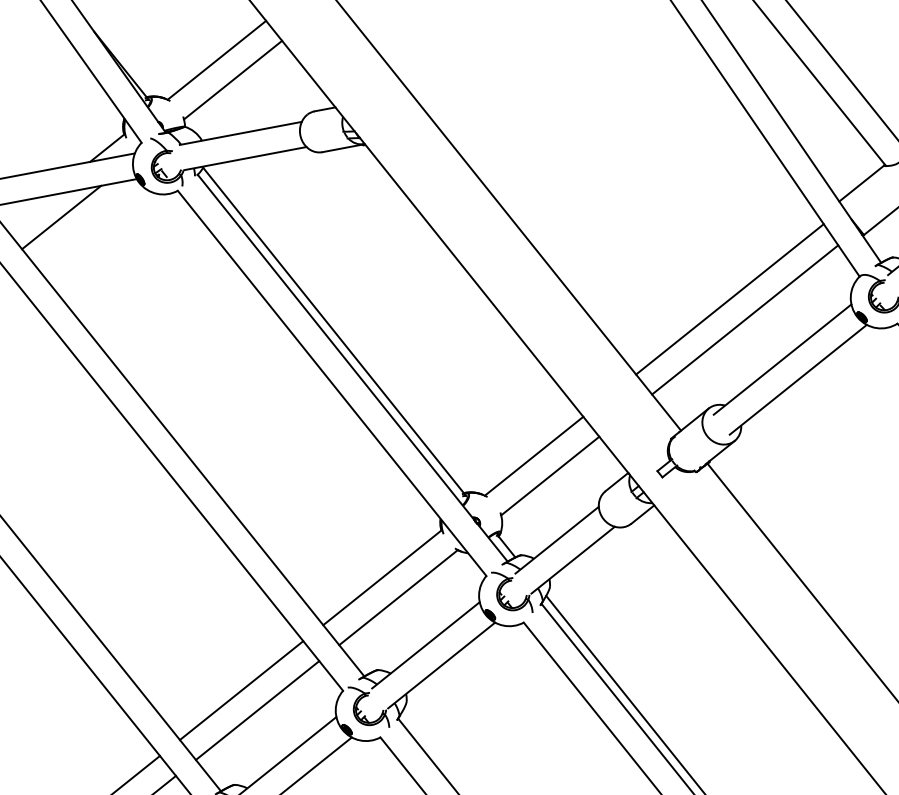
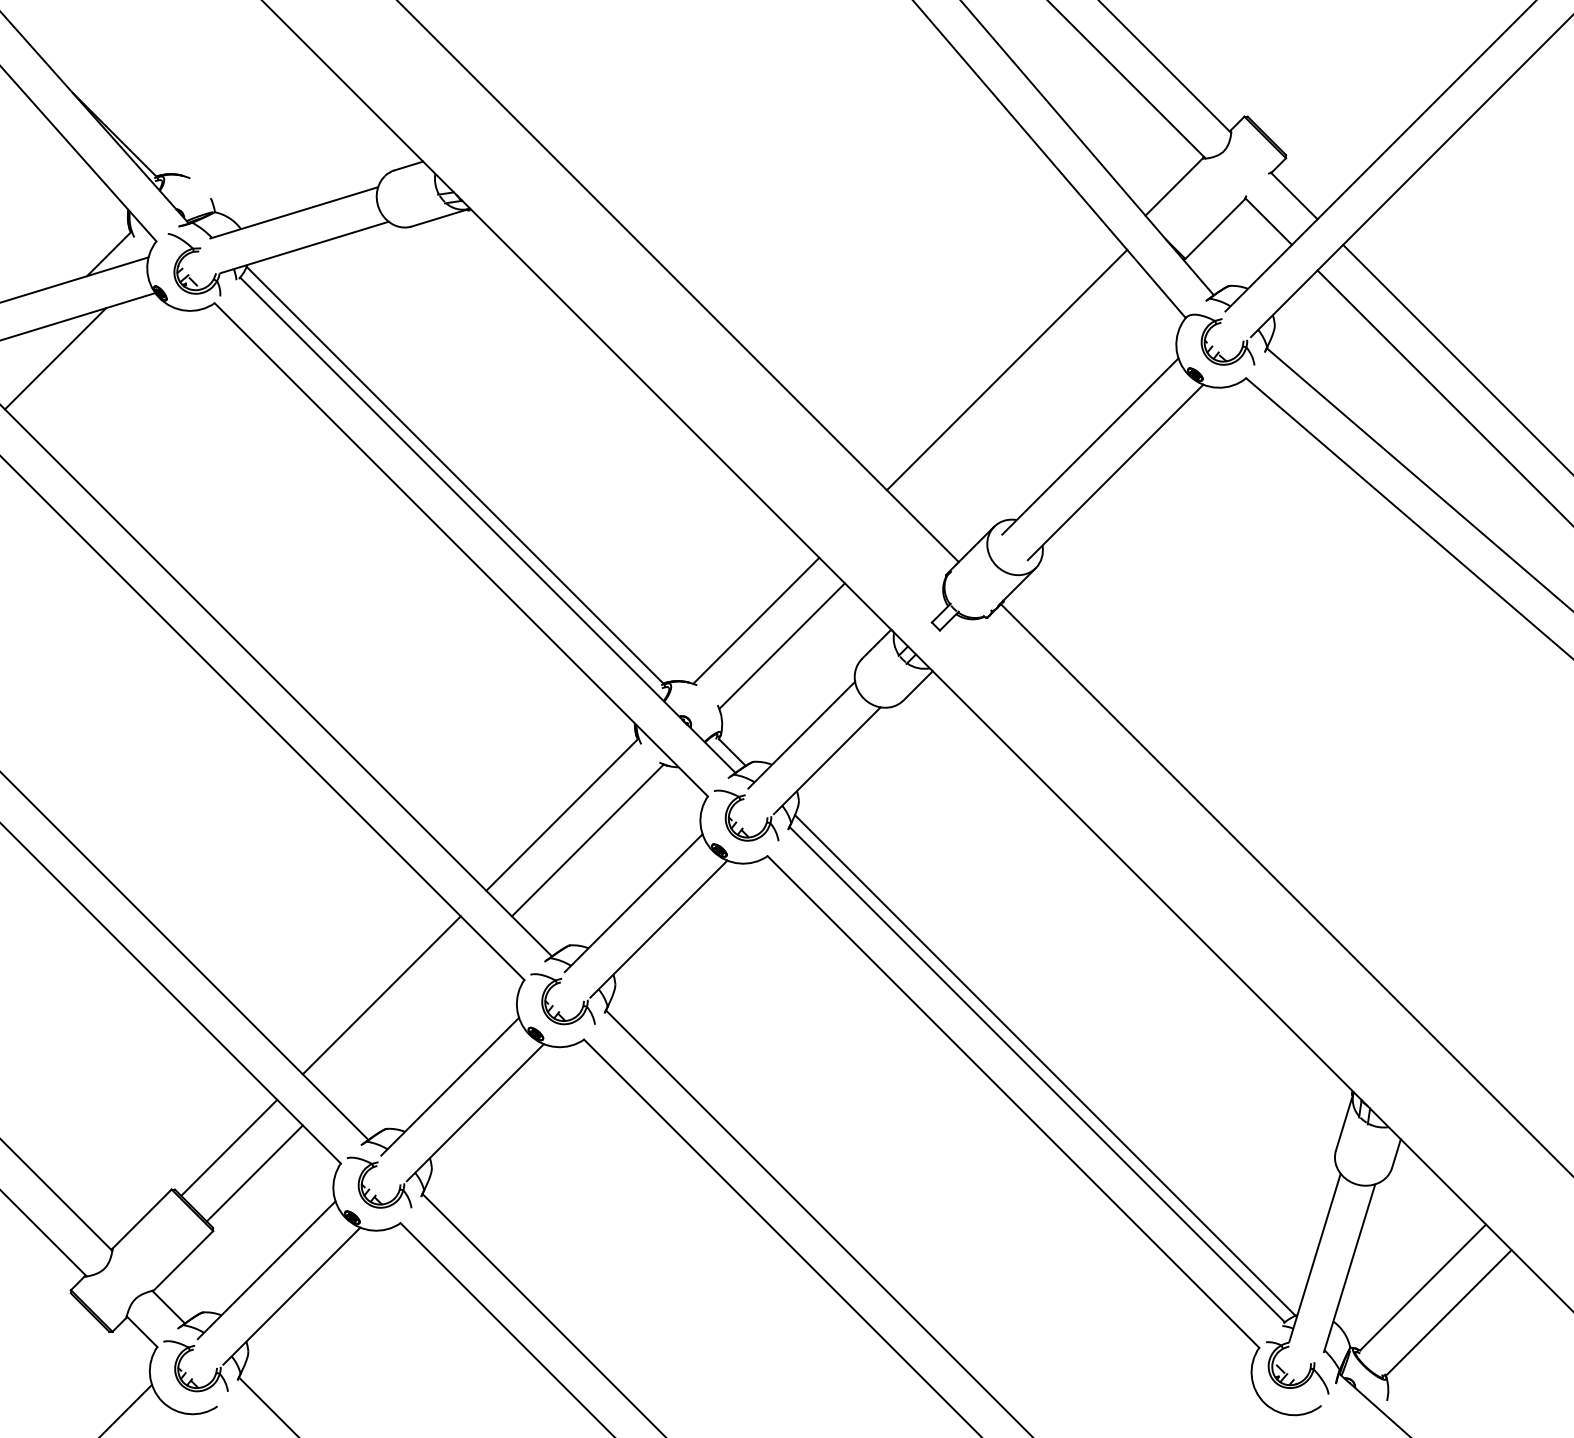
line: (217, 60) -> (249, 113), removed
line: (232, 79) -> (274, 138), removed
line: (745, 319) -> (1031, 396), removed
line: (257, 710) -> (407, 1020), removed

